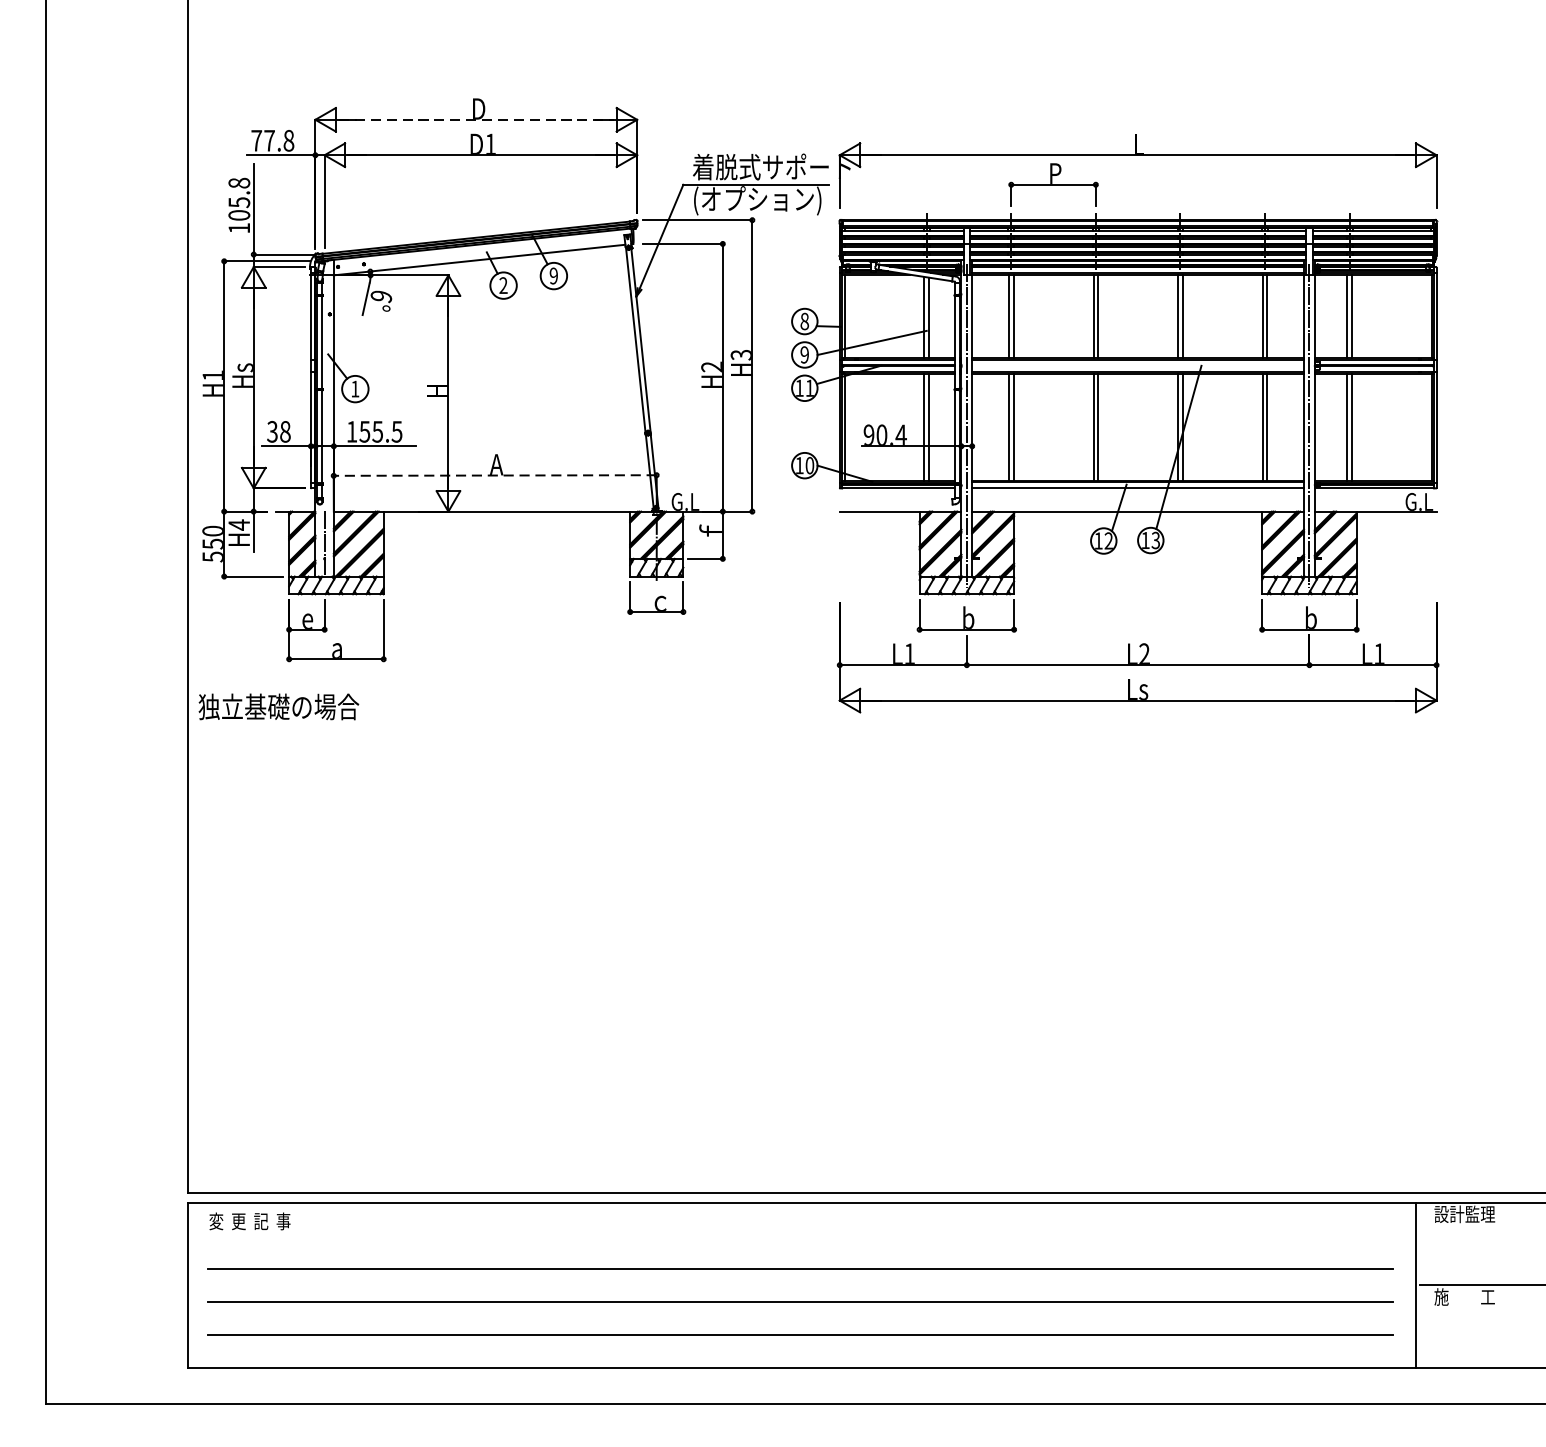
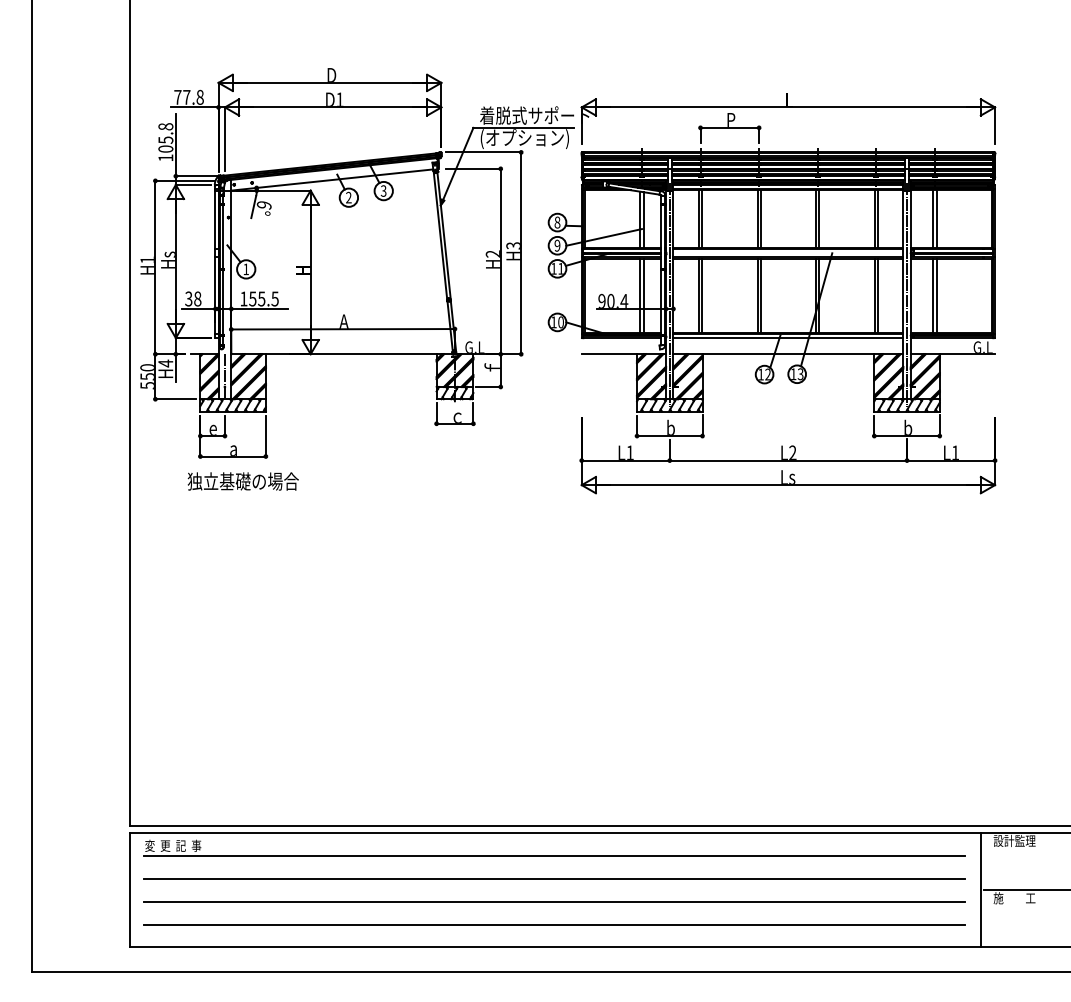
line: (477, 119) -> (330, 82), dashed -> solid
text: (553, 275) -> (383, 190), 9 -> 3
line: (495, 475) -> (343, 329), dashed -> solid
text: (277, 706) -> (242, 481), moved
line: (800, 1235) -> (554, 855), added

